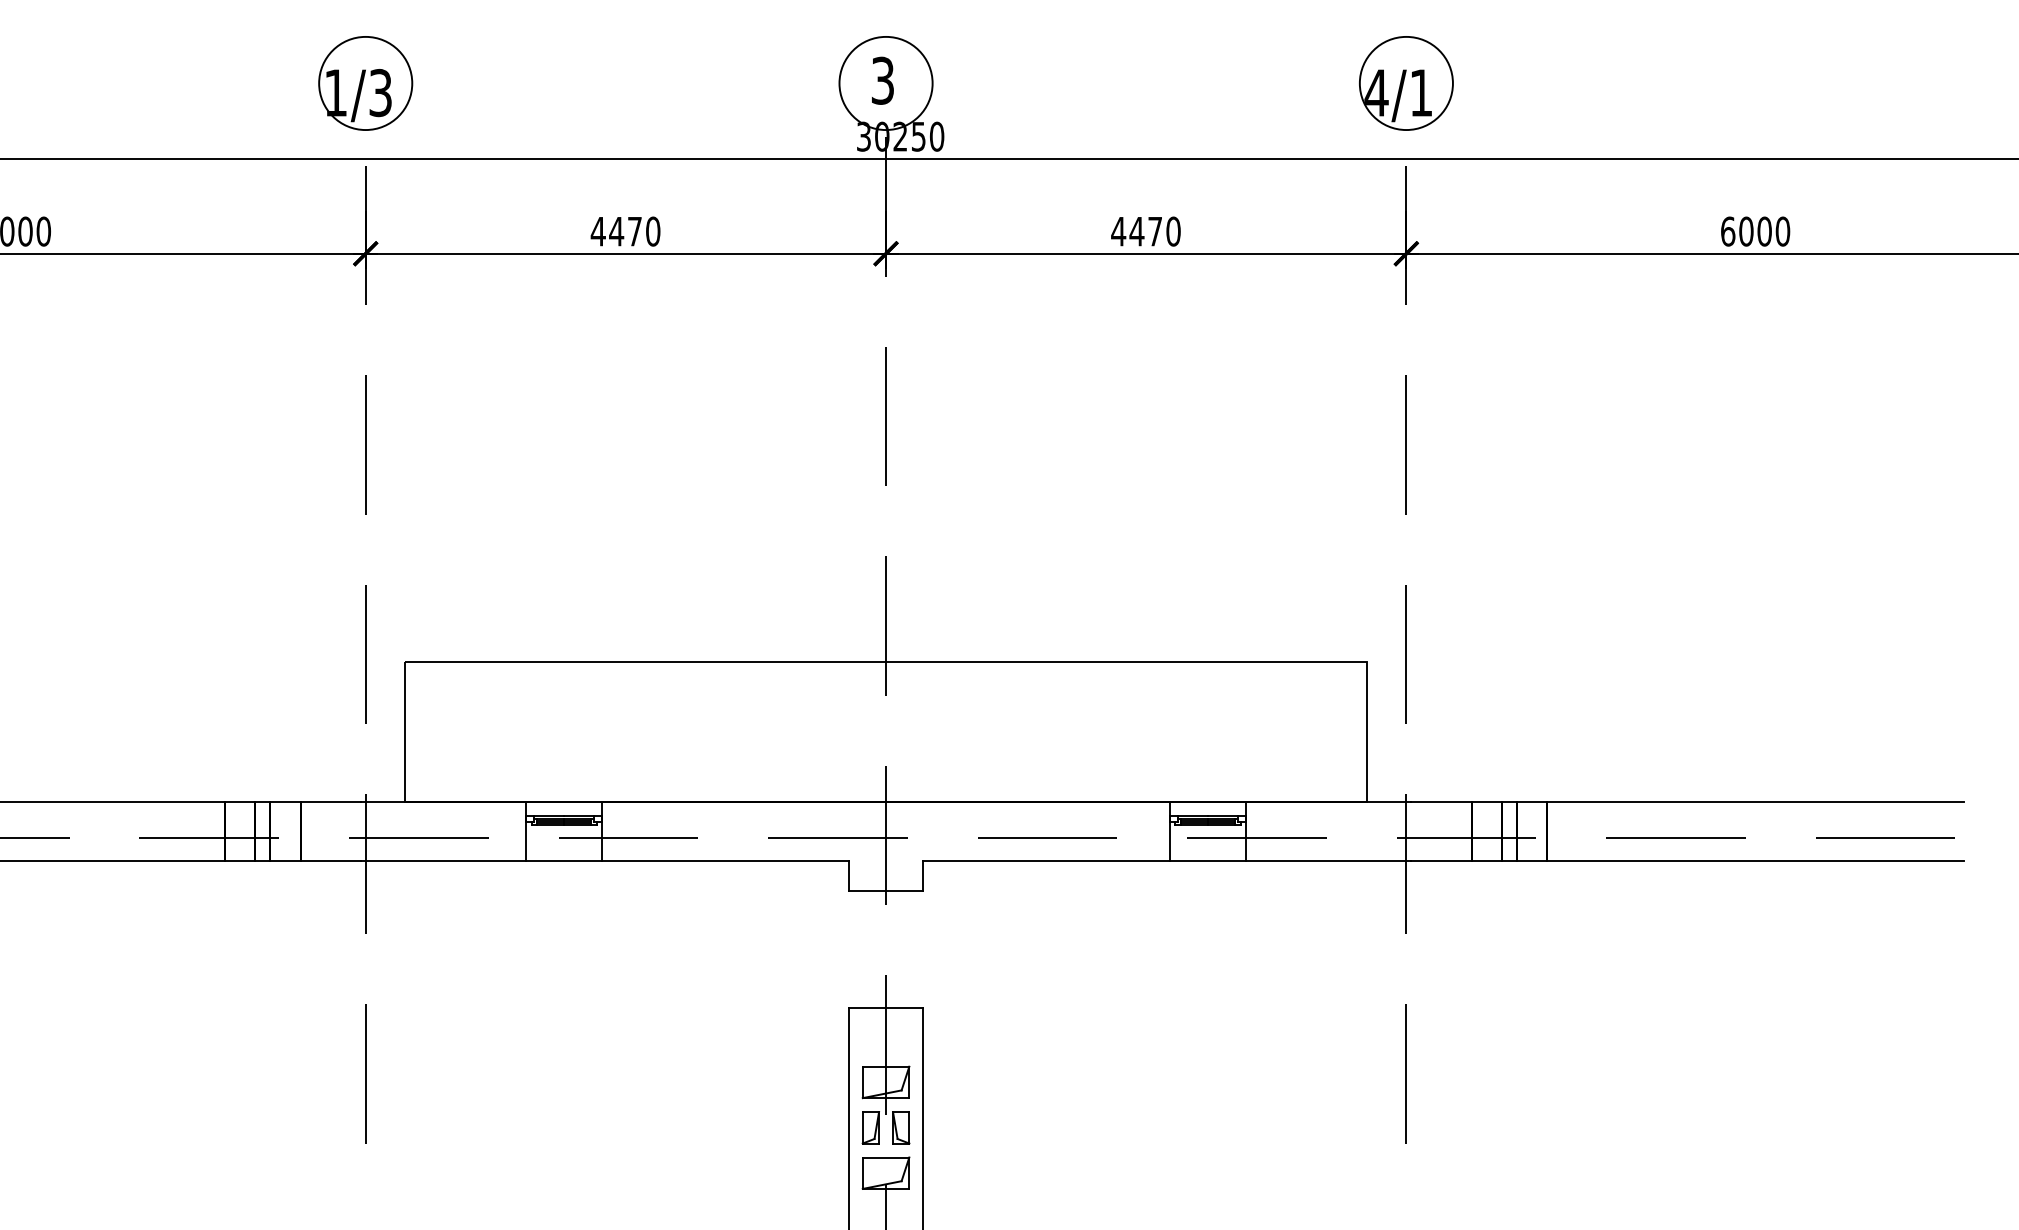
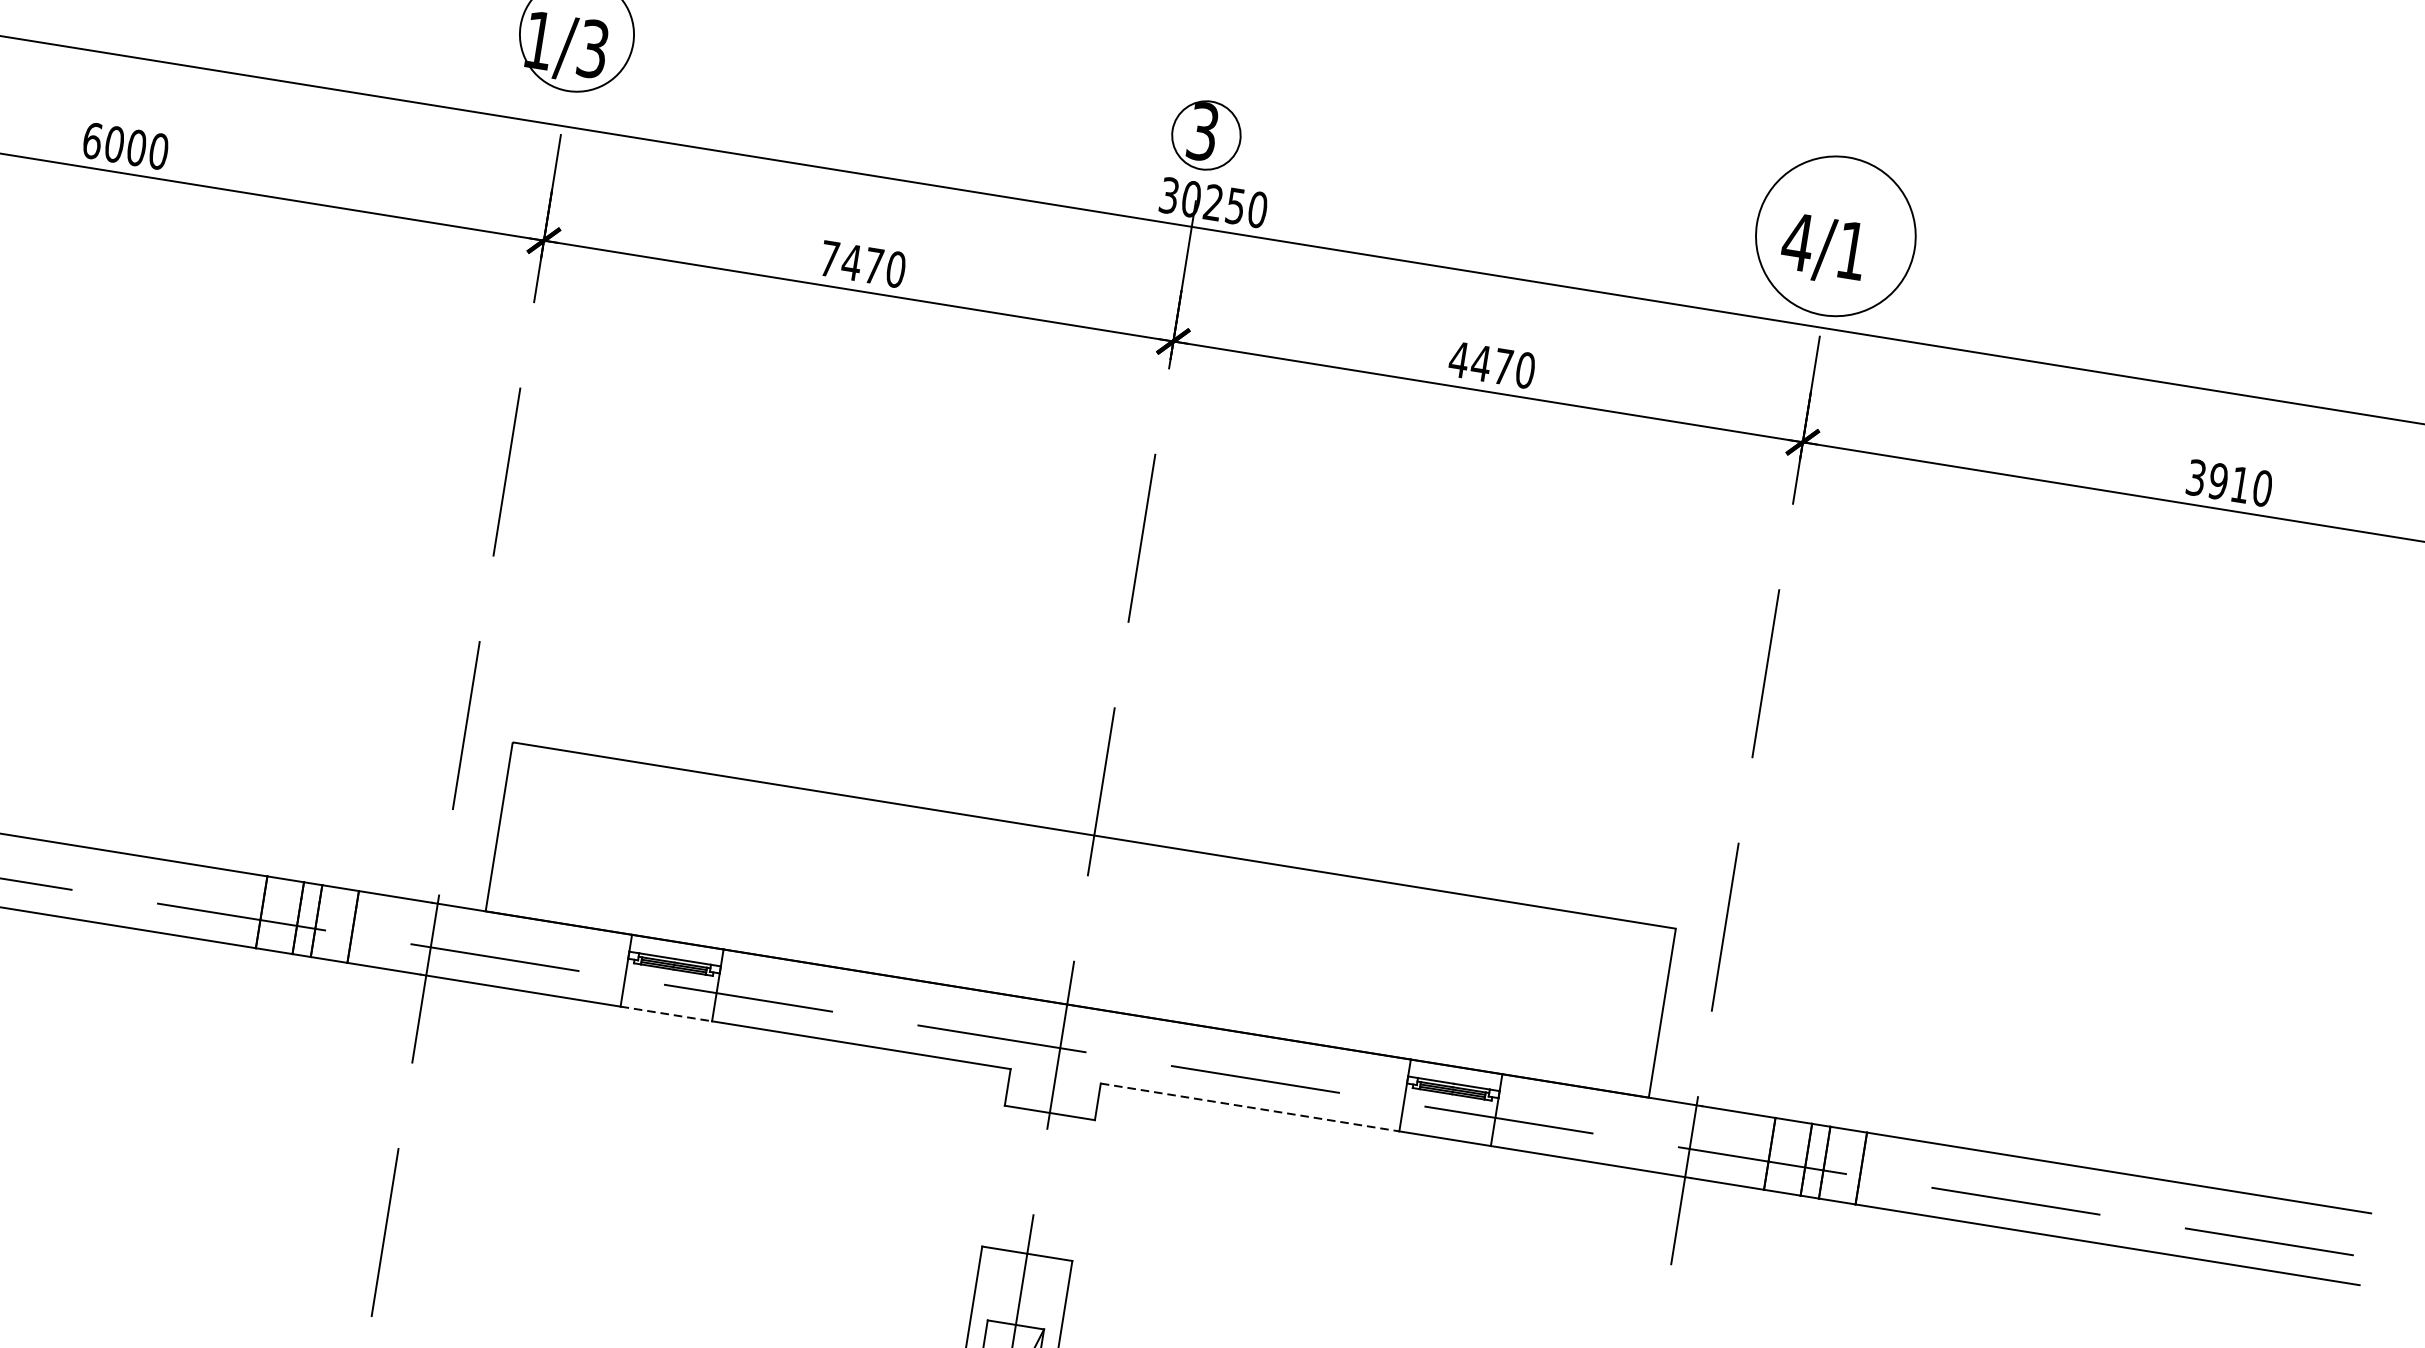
circle: (885, 83) -> (1205, 135), size x0.6
circle: (1405, 83) -> (1834, 236), size x1.4
text: (597, 231) -> (828, 258), 4470 -> 7470
text: (1746, 231) -> (2218, 481), 6000 -> 3910
line: (564, 861) -> (666, 1014), solid -> dashed
line: (1047, 861) -> (1250, 1107), solid -> dashed

